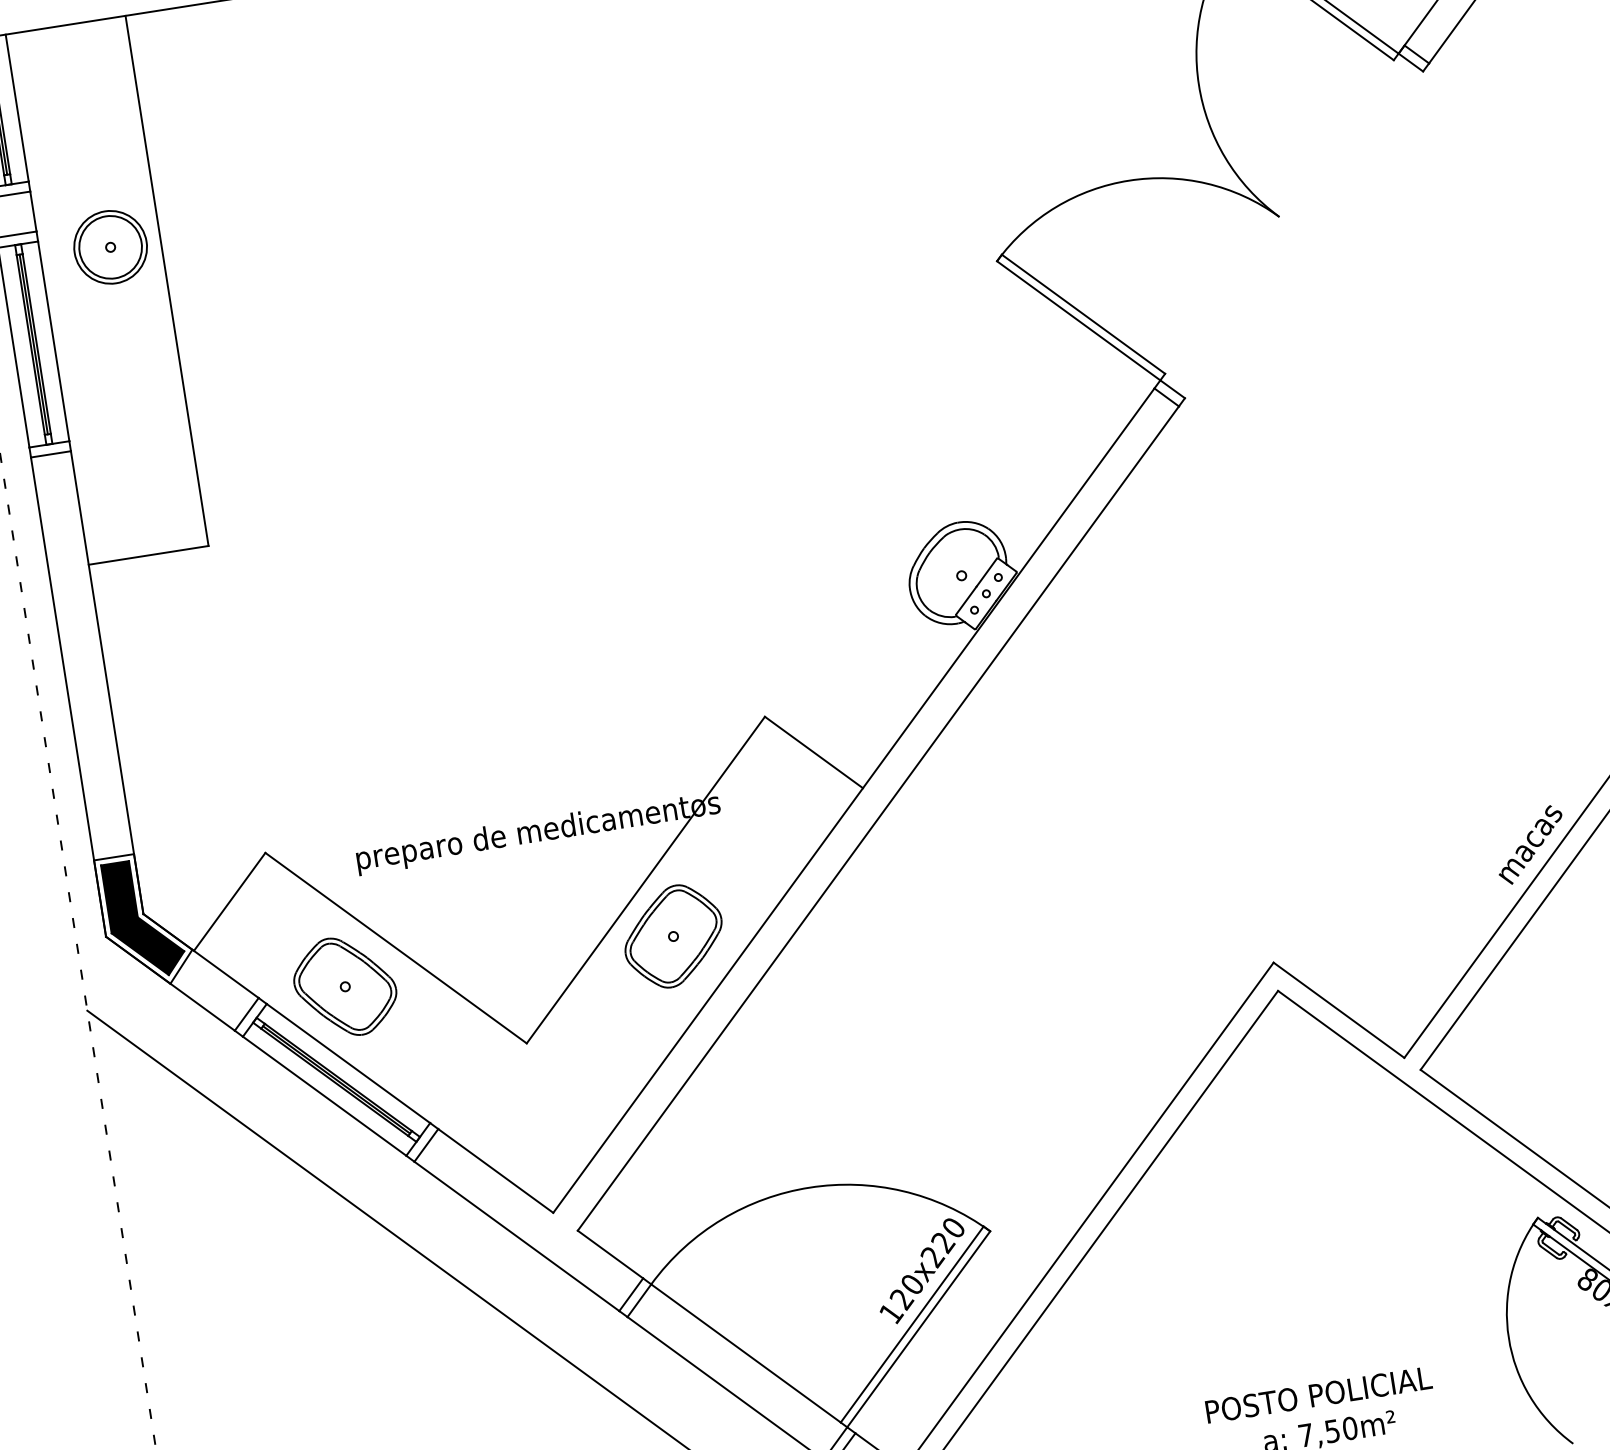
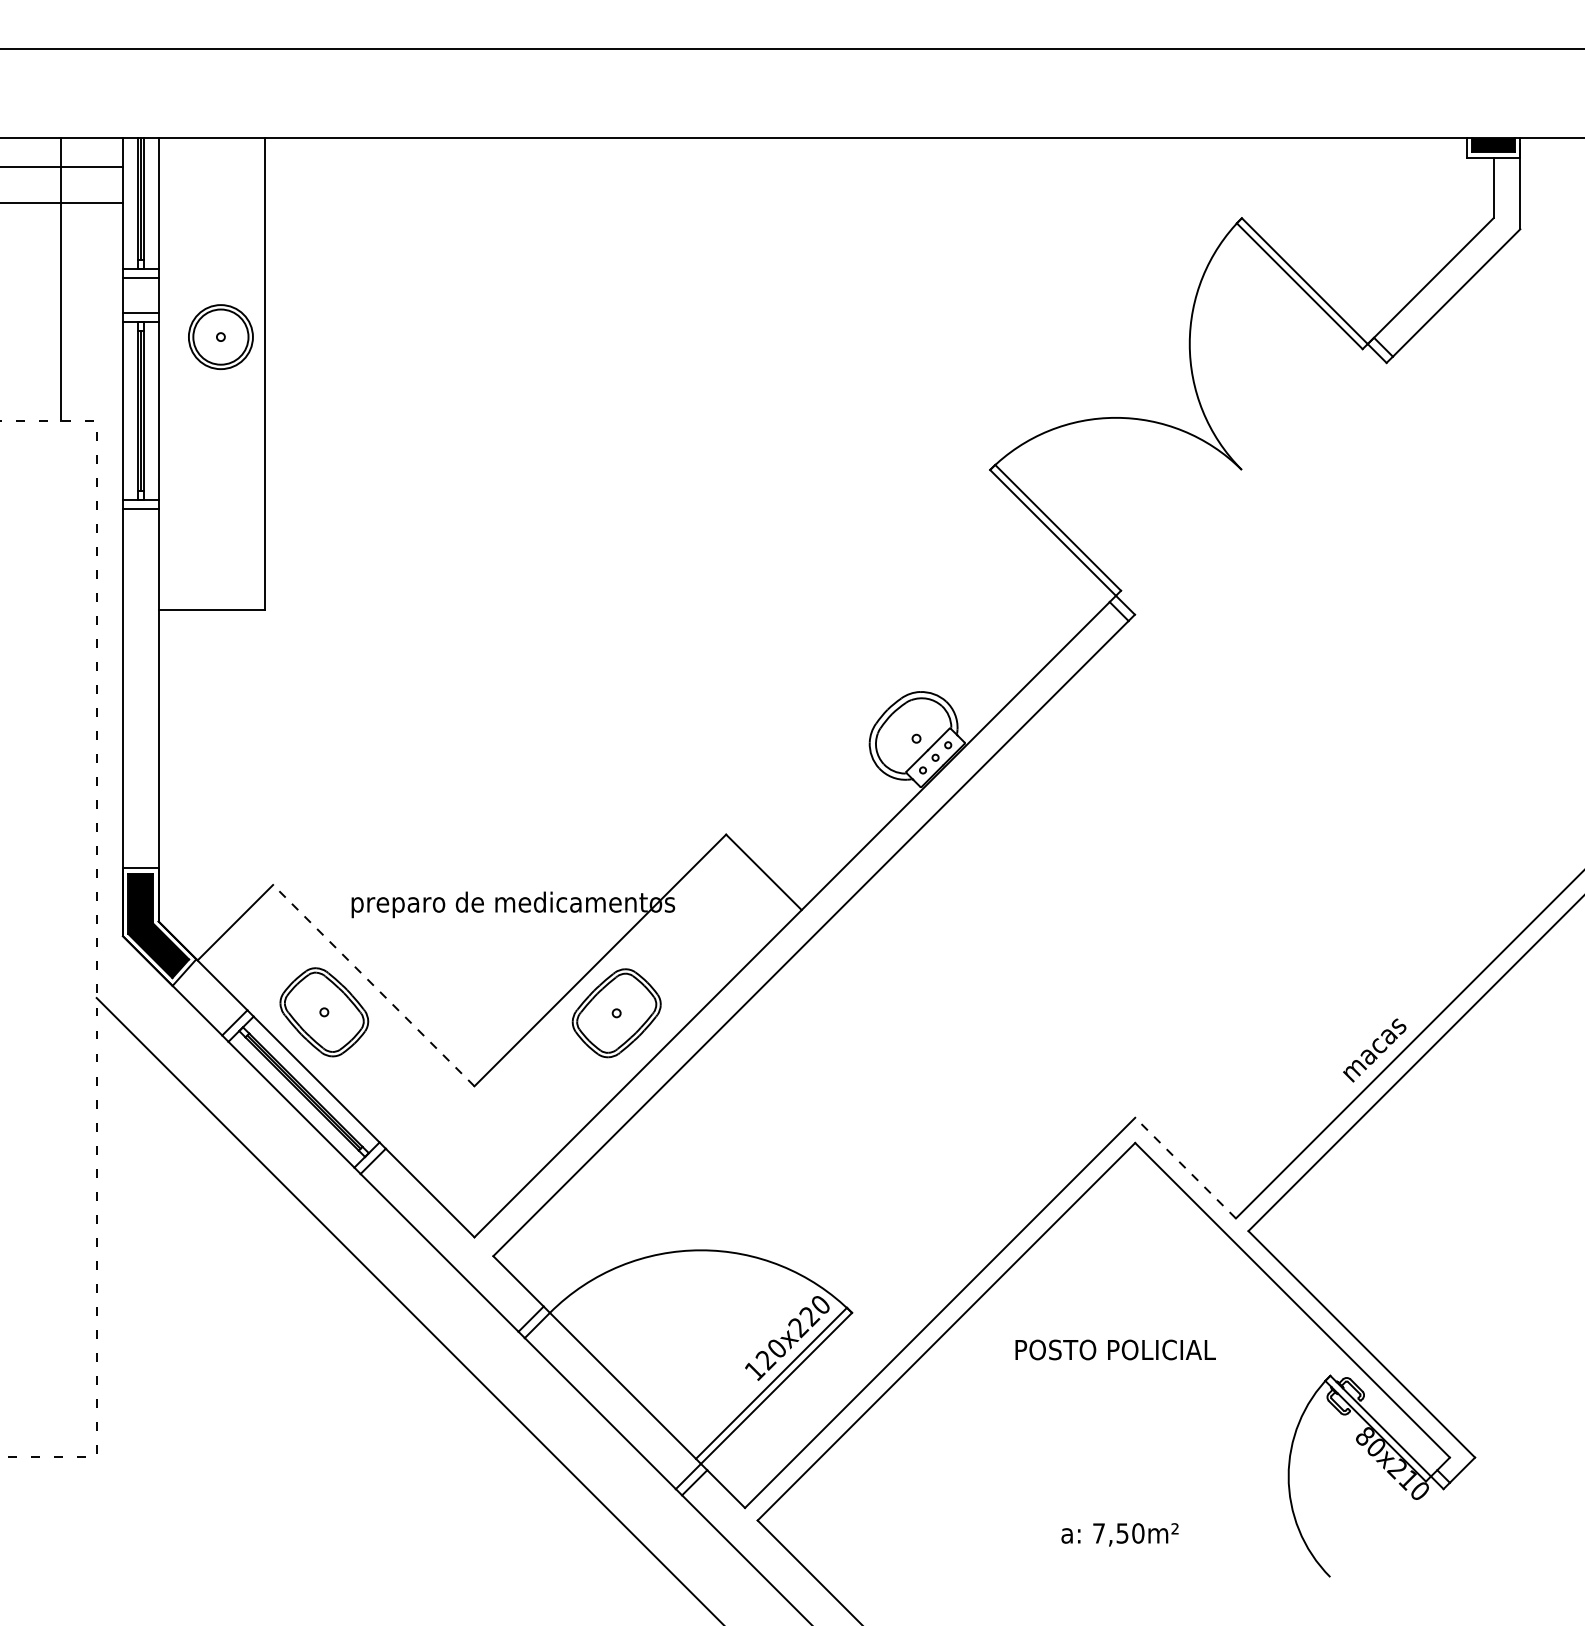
line: (395, 948) -> (373, 985), solid -> dashed
line: (1338, 1009) -> (1185, 1167), solid -> dashed
text: (1318, 1394) -> (1115, 1349), moved

